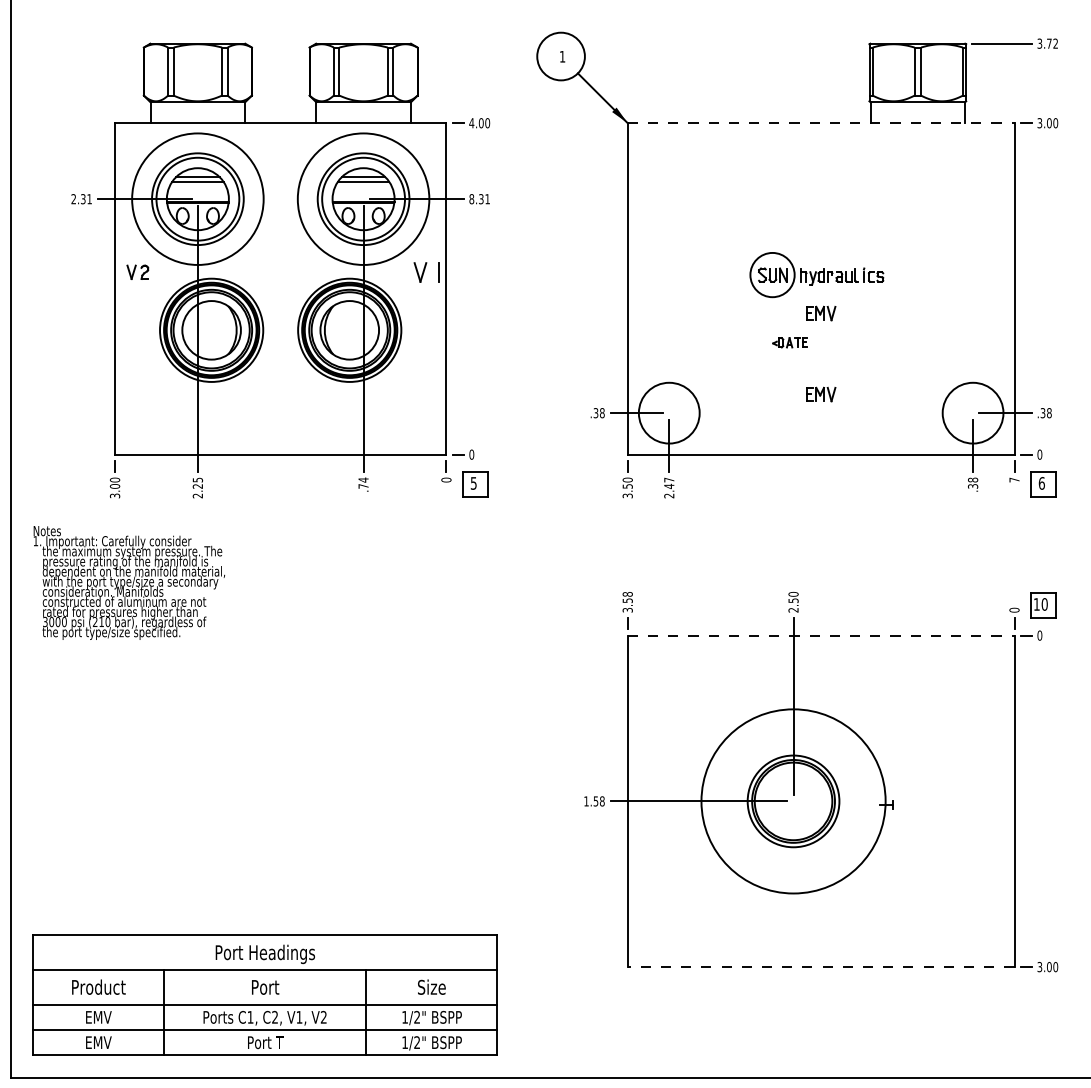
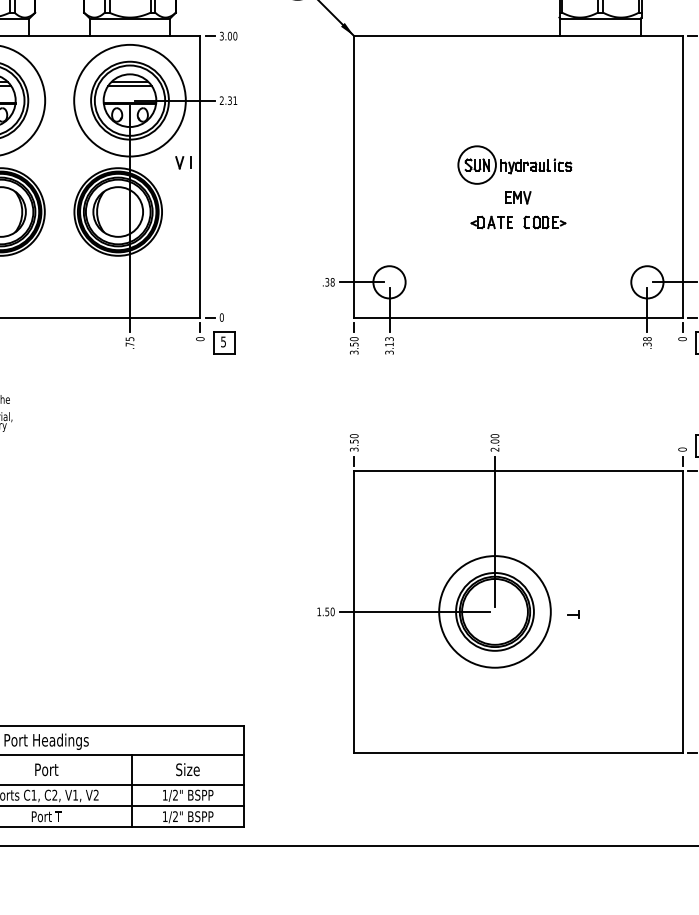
text: (471, 123) -> (221, 36), 4.00 -> 3.00
line: (821, 123) -> (518, 36), dashed -> solid
text: (471, 199) -> (221, 100), 8.31 -> 2.31
part: (426, 271) -> (183, 162), size x0.71
part: (789, 342) -> (491, 222), size x1.43
part: (852, 342) -> (545, 222), added
part: (821, 394) -> (518, 266), removed
circle: (669, 413) -> (389, 282), size x0.62
circle: (973, 413) -> (647, 282), size x0.62
text: (363, 479) -> (129, 338), .74 -> .75
text: (1014, 479) -> (682, 338), 7 -> 0
text: (669, 487) -> (389, 345), 2.47 -> 3.13
text: (627, 593) -> (354, 435), 3.58 -> 3.50
text: (793, 600) -> (494, 441), 2.50 -> 2.00
line: (821, 635) -> (518, 471), dashed -> solid
text: (601, 801) -> (331, 611), 1.58 -> 1.50
circle: (793, 801) -> (494, 611), size x0.71
line: (820, 967) -> (517, 752), dashed -> solid

